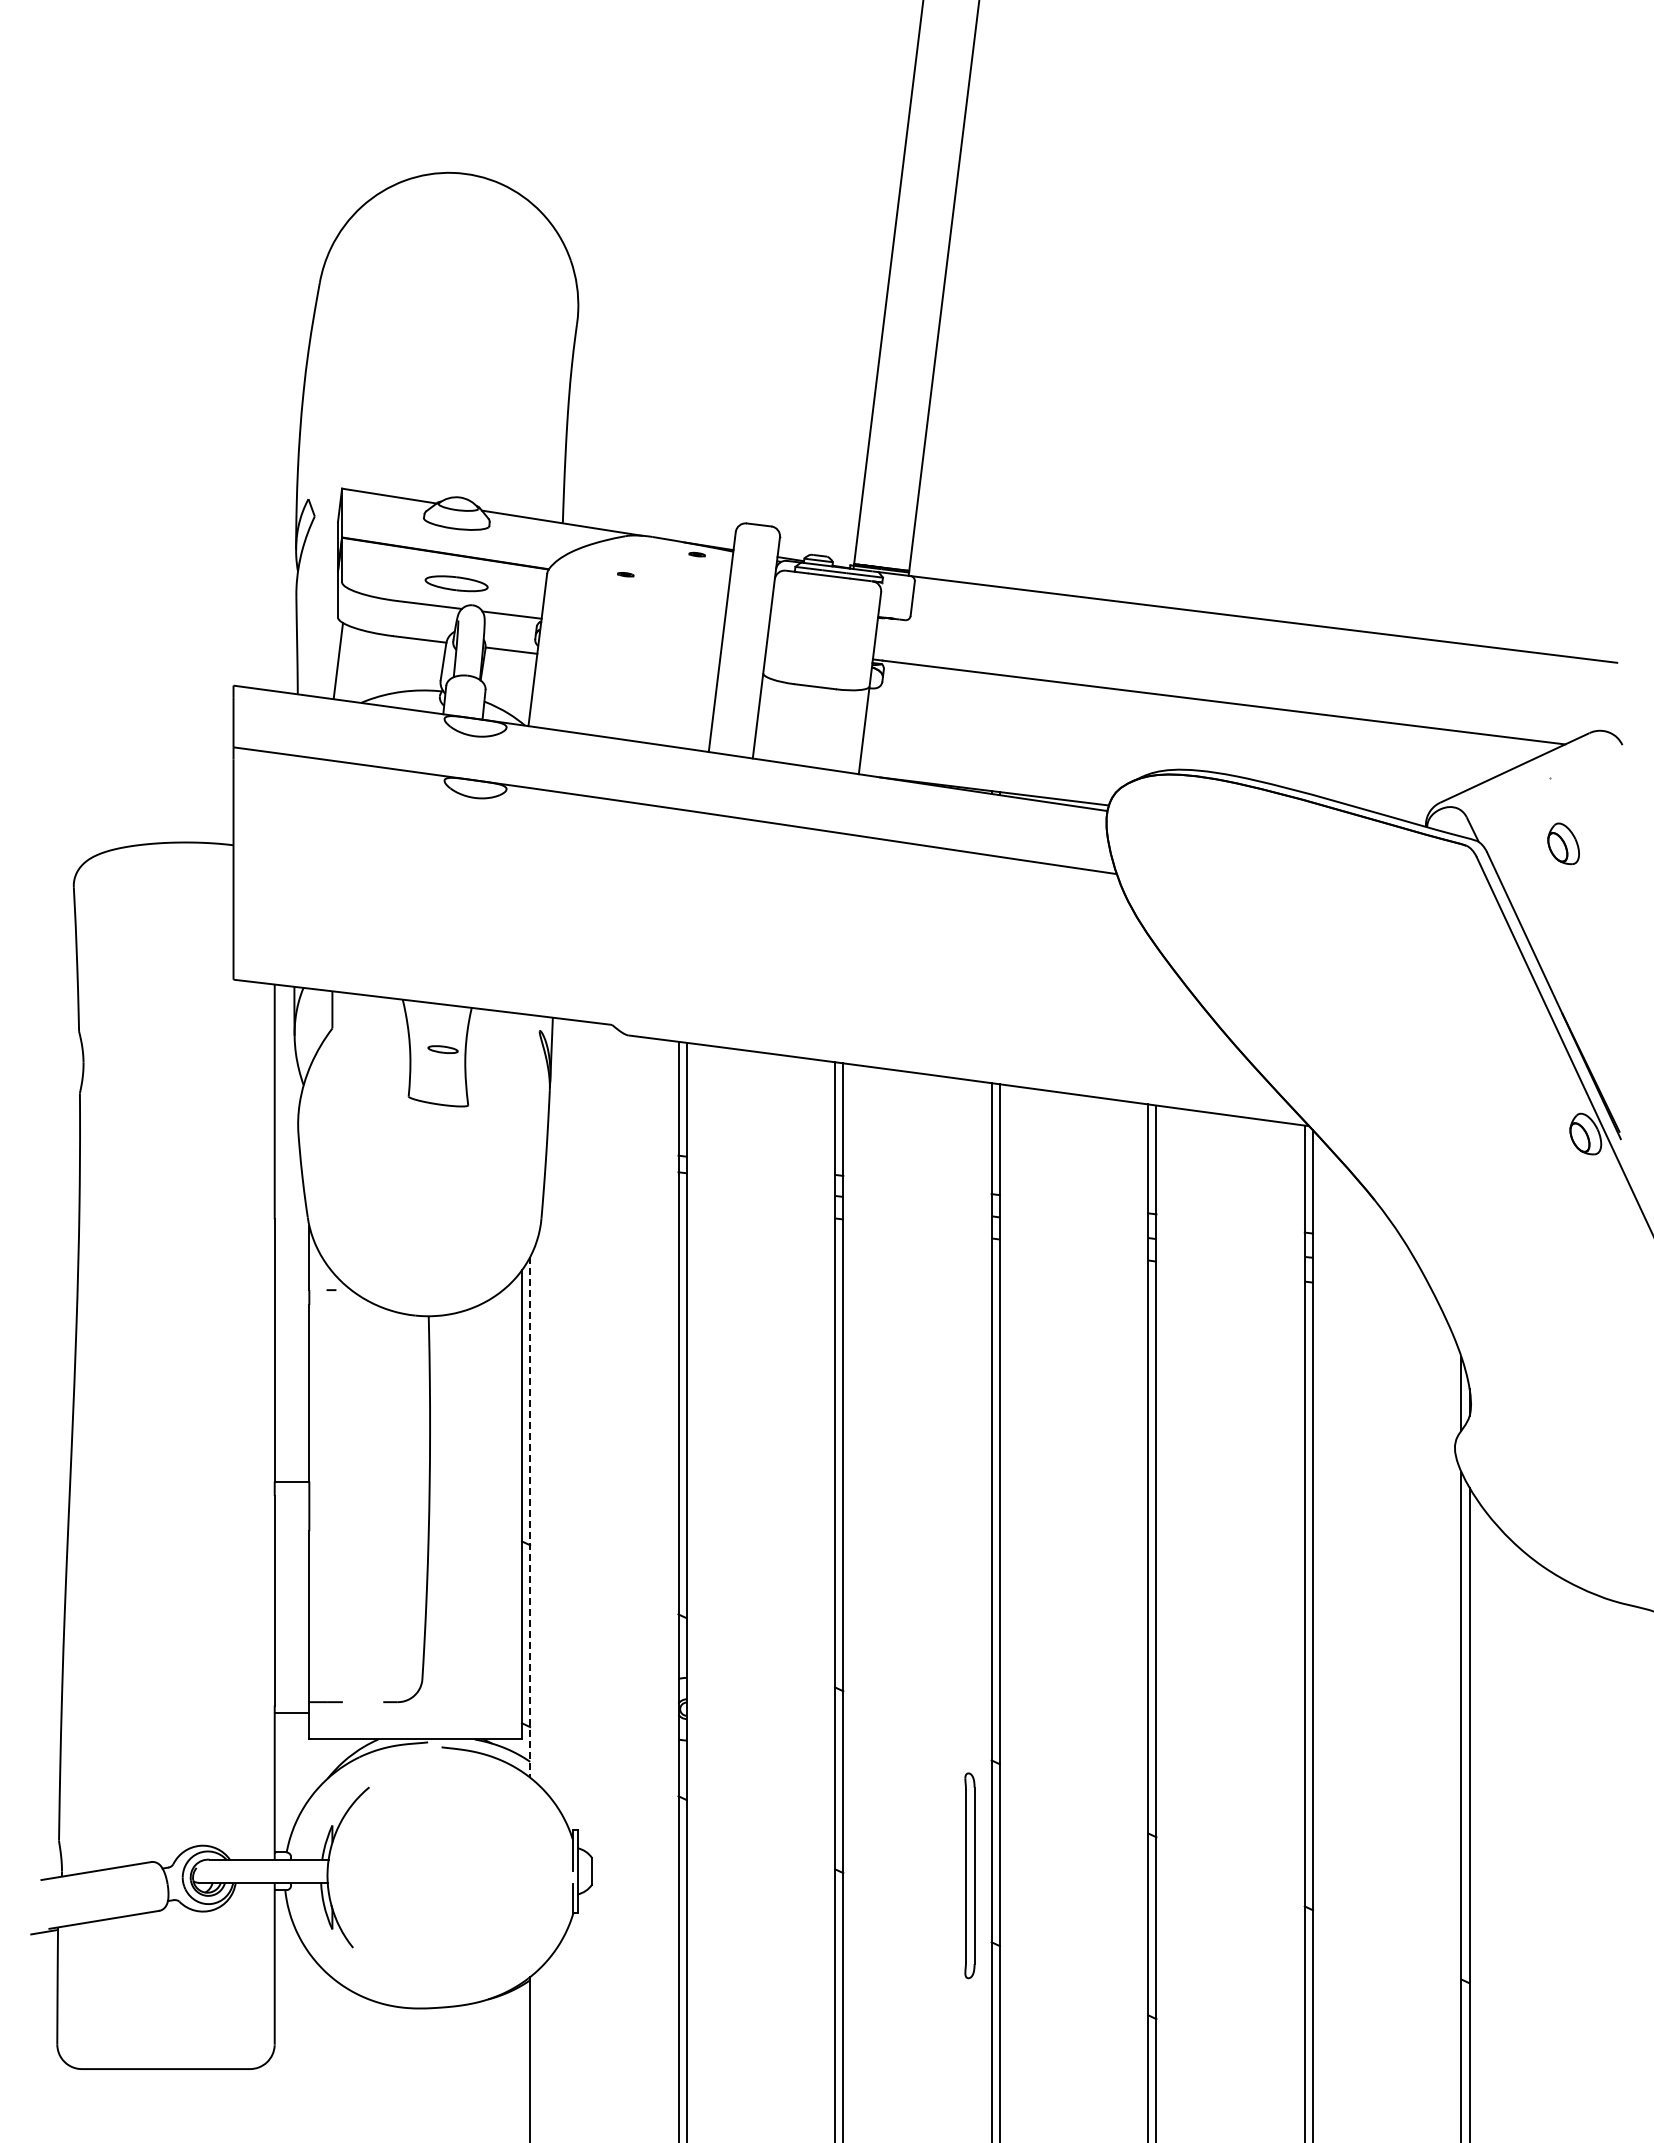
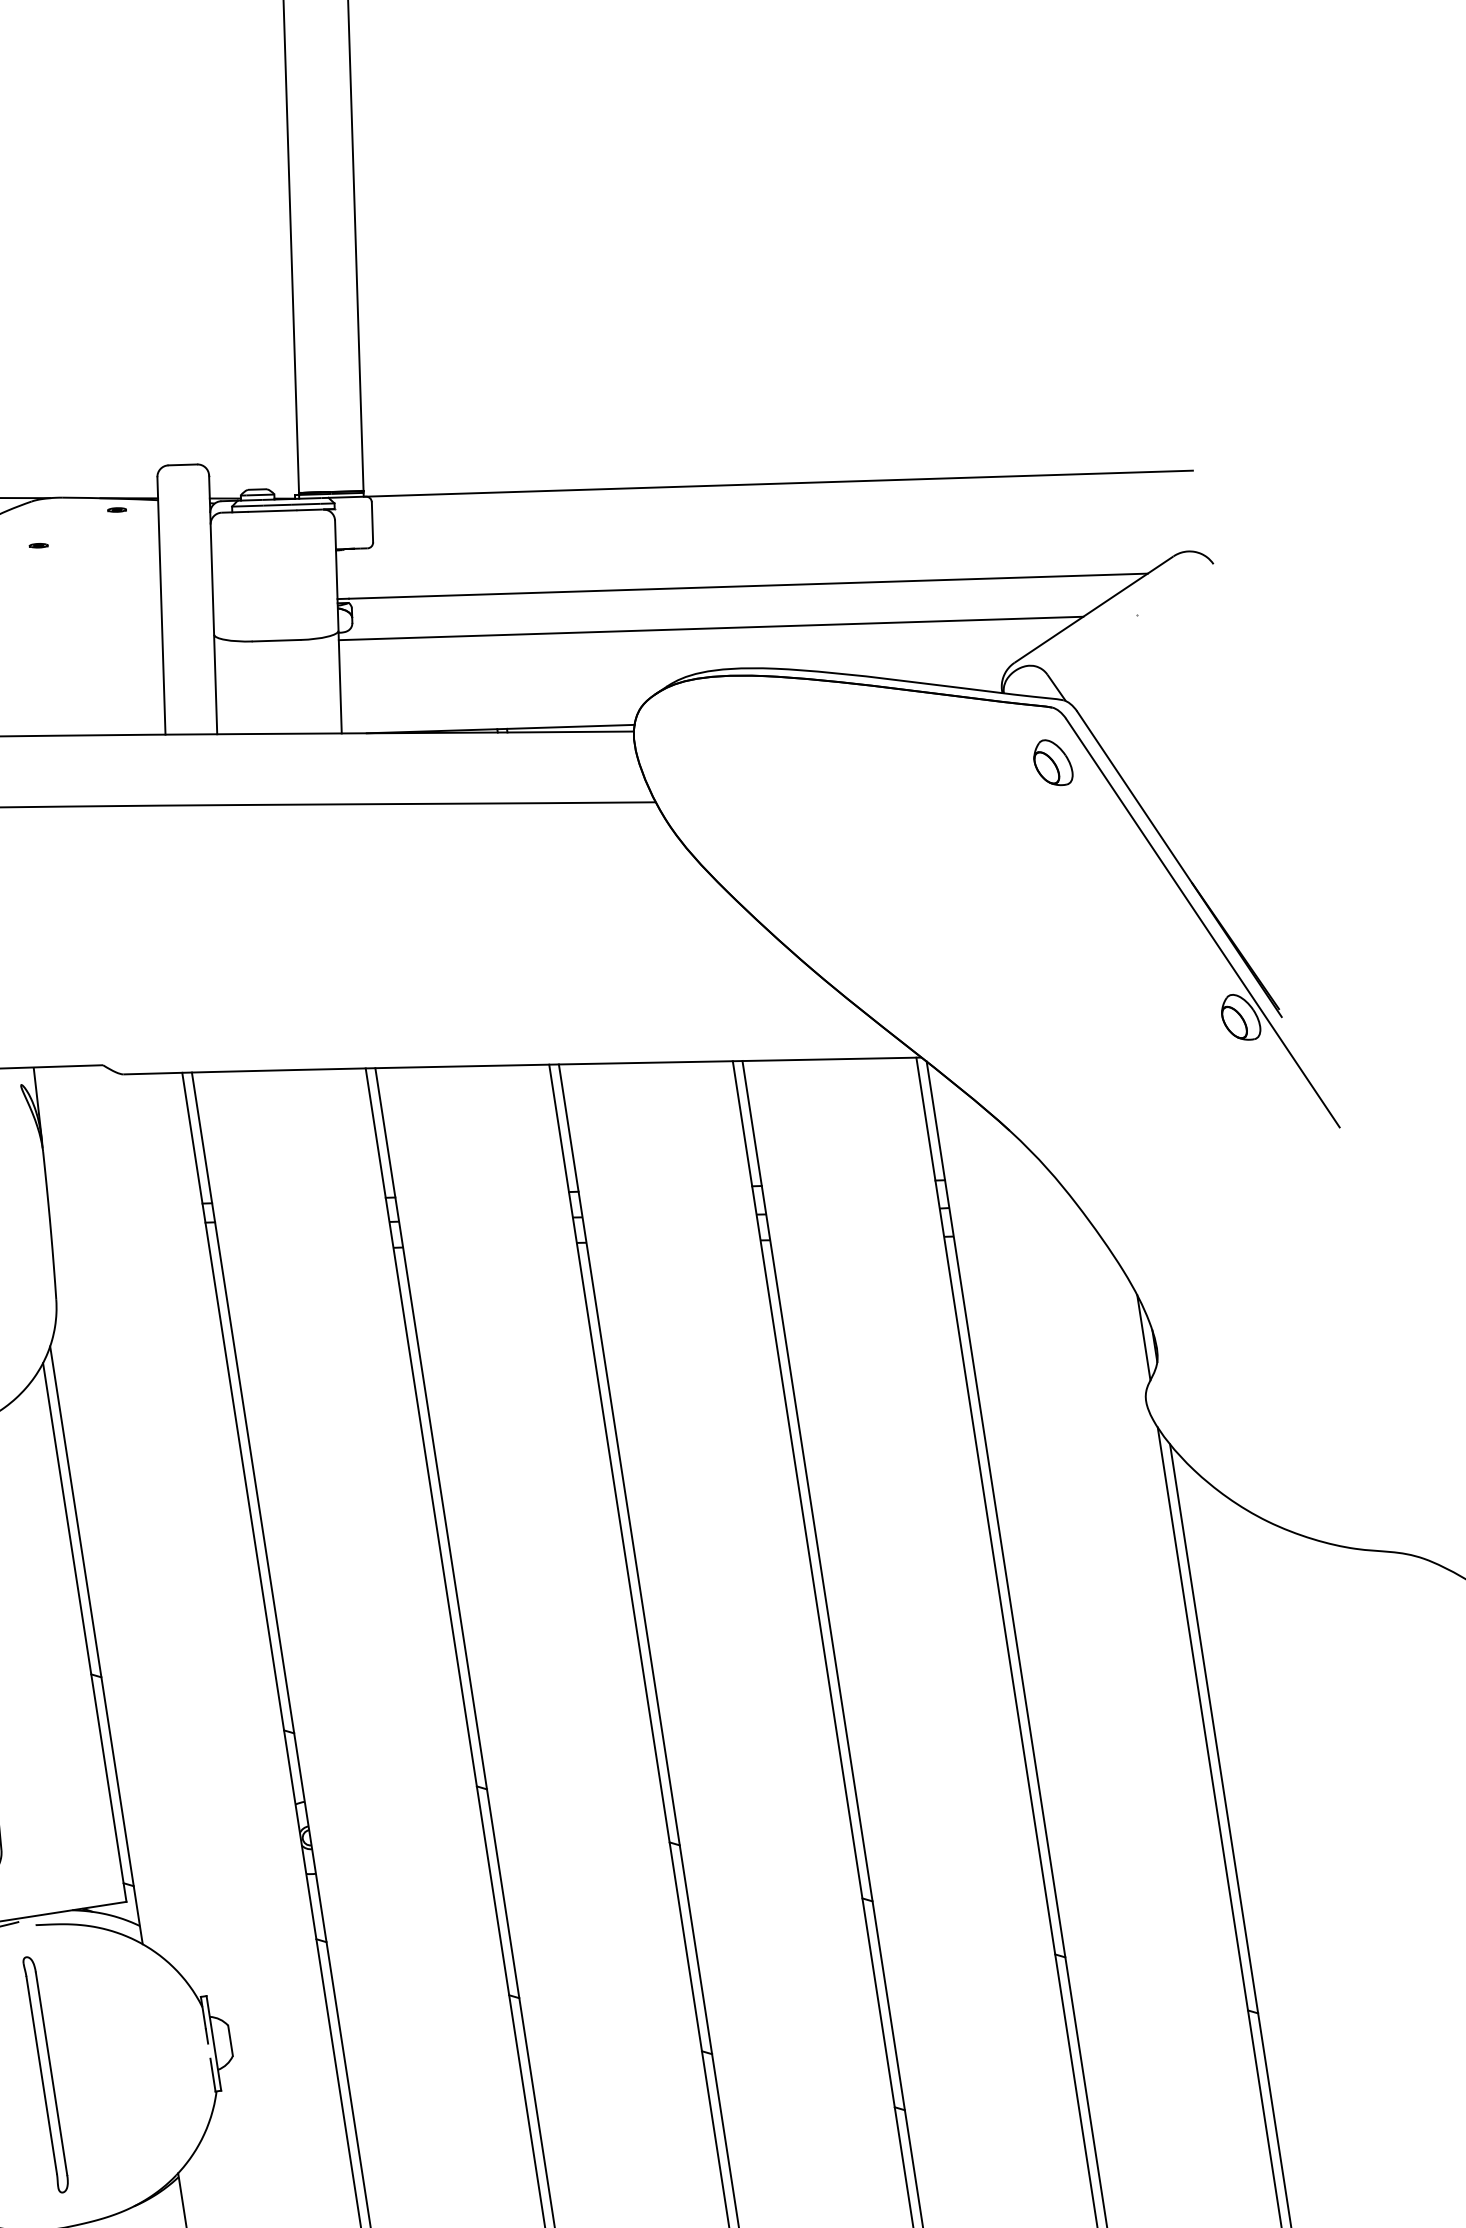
line: (1186, 733) -> (710, 628), added
part: (1563, 843) -> (1052, 762), moved
line: (530, 1517) -> (96, 1645), dashed -> solid
part: (969, 1875) -> (45, 2074), moved

